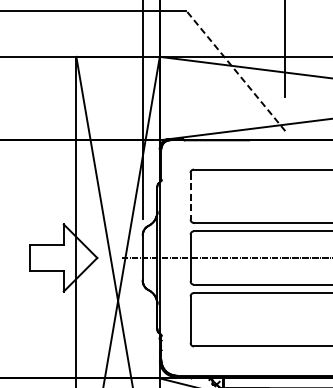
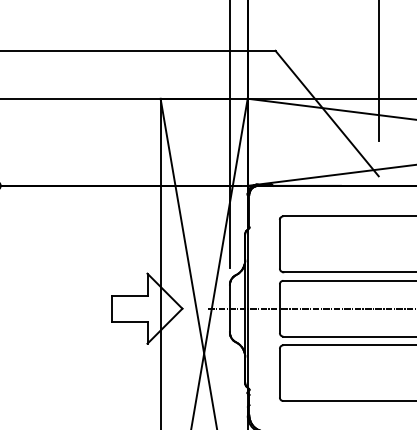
line: (235, 70) -> (326, 113), dashed -> solid
line: (190, 196) -> (279, 244), dashed -> solid

